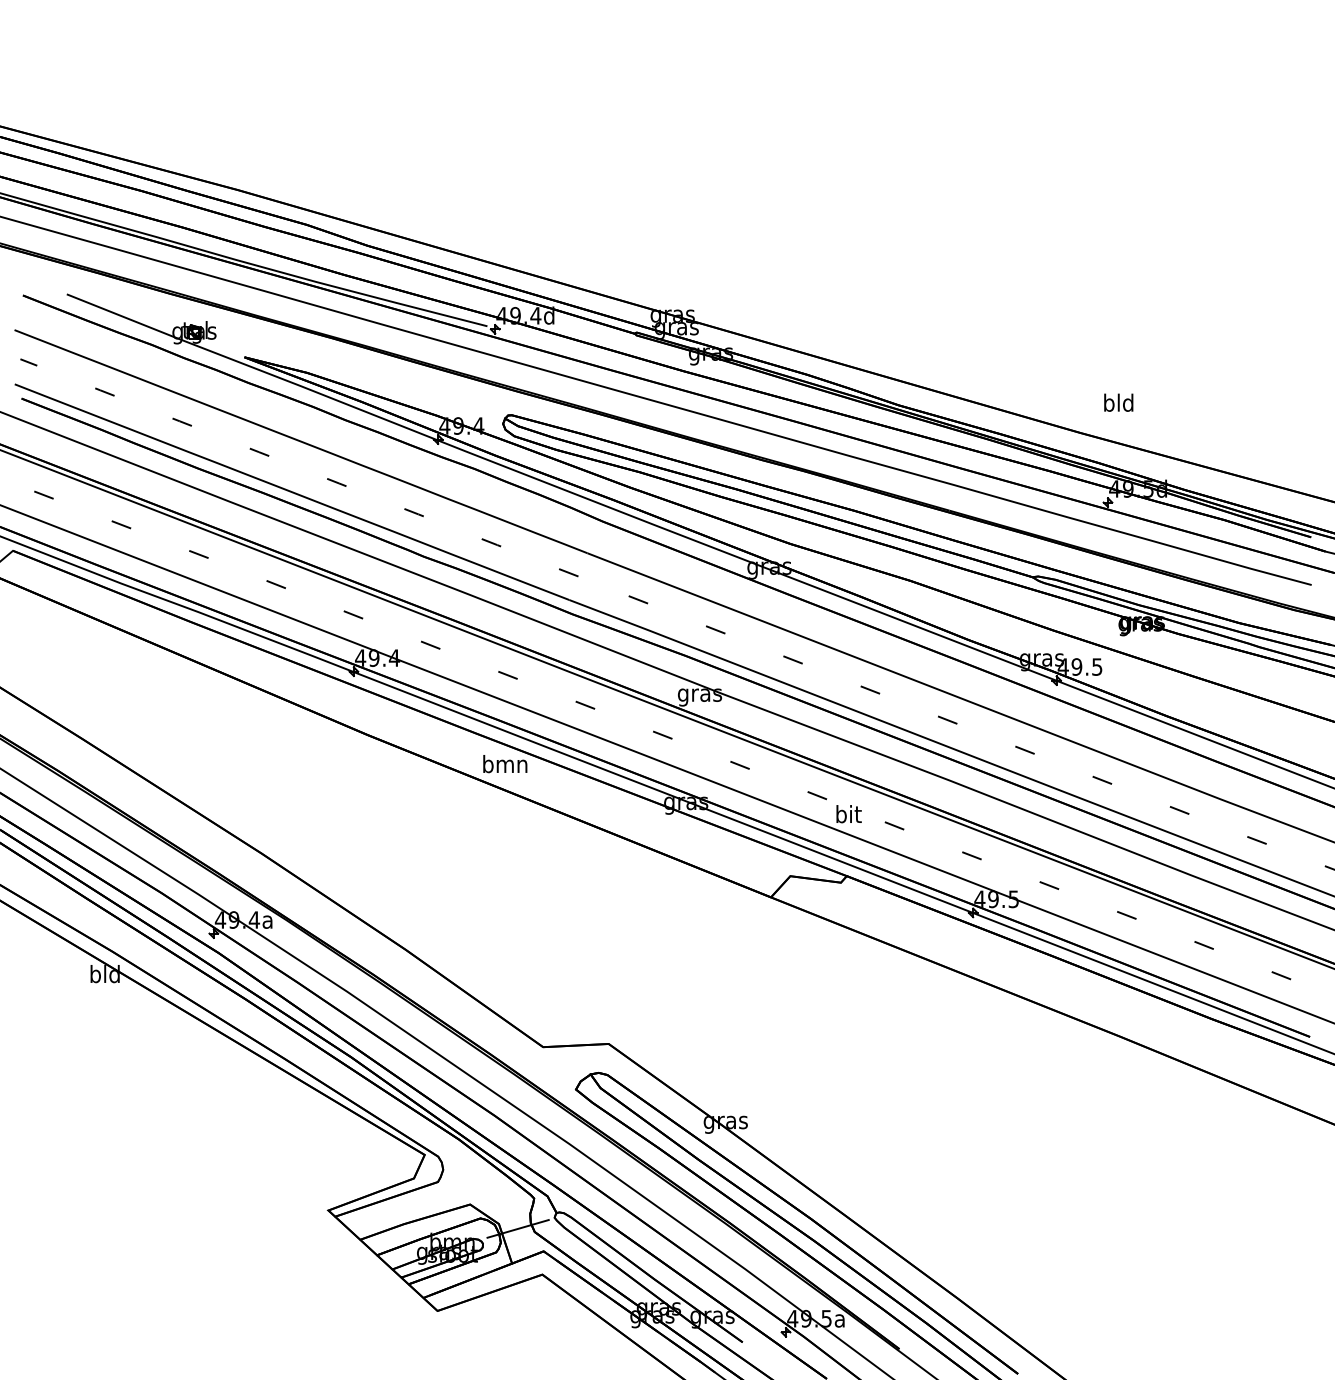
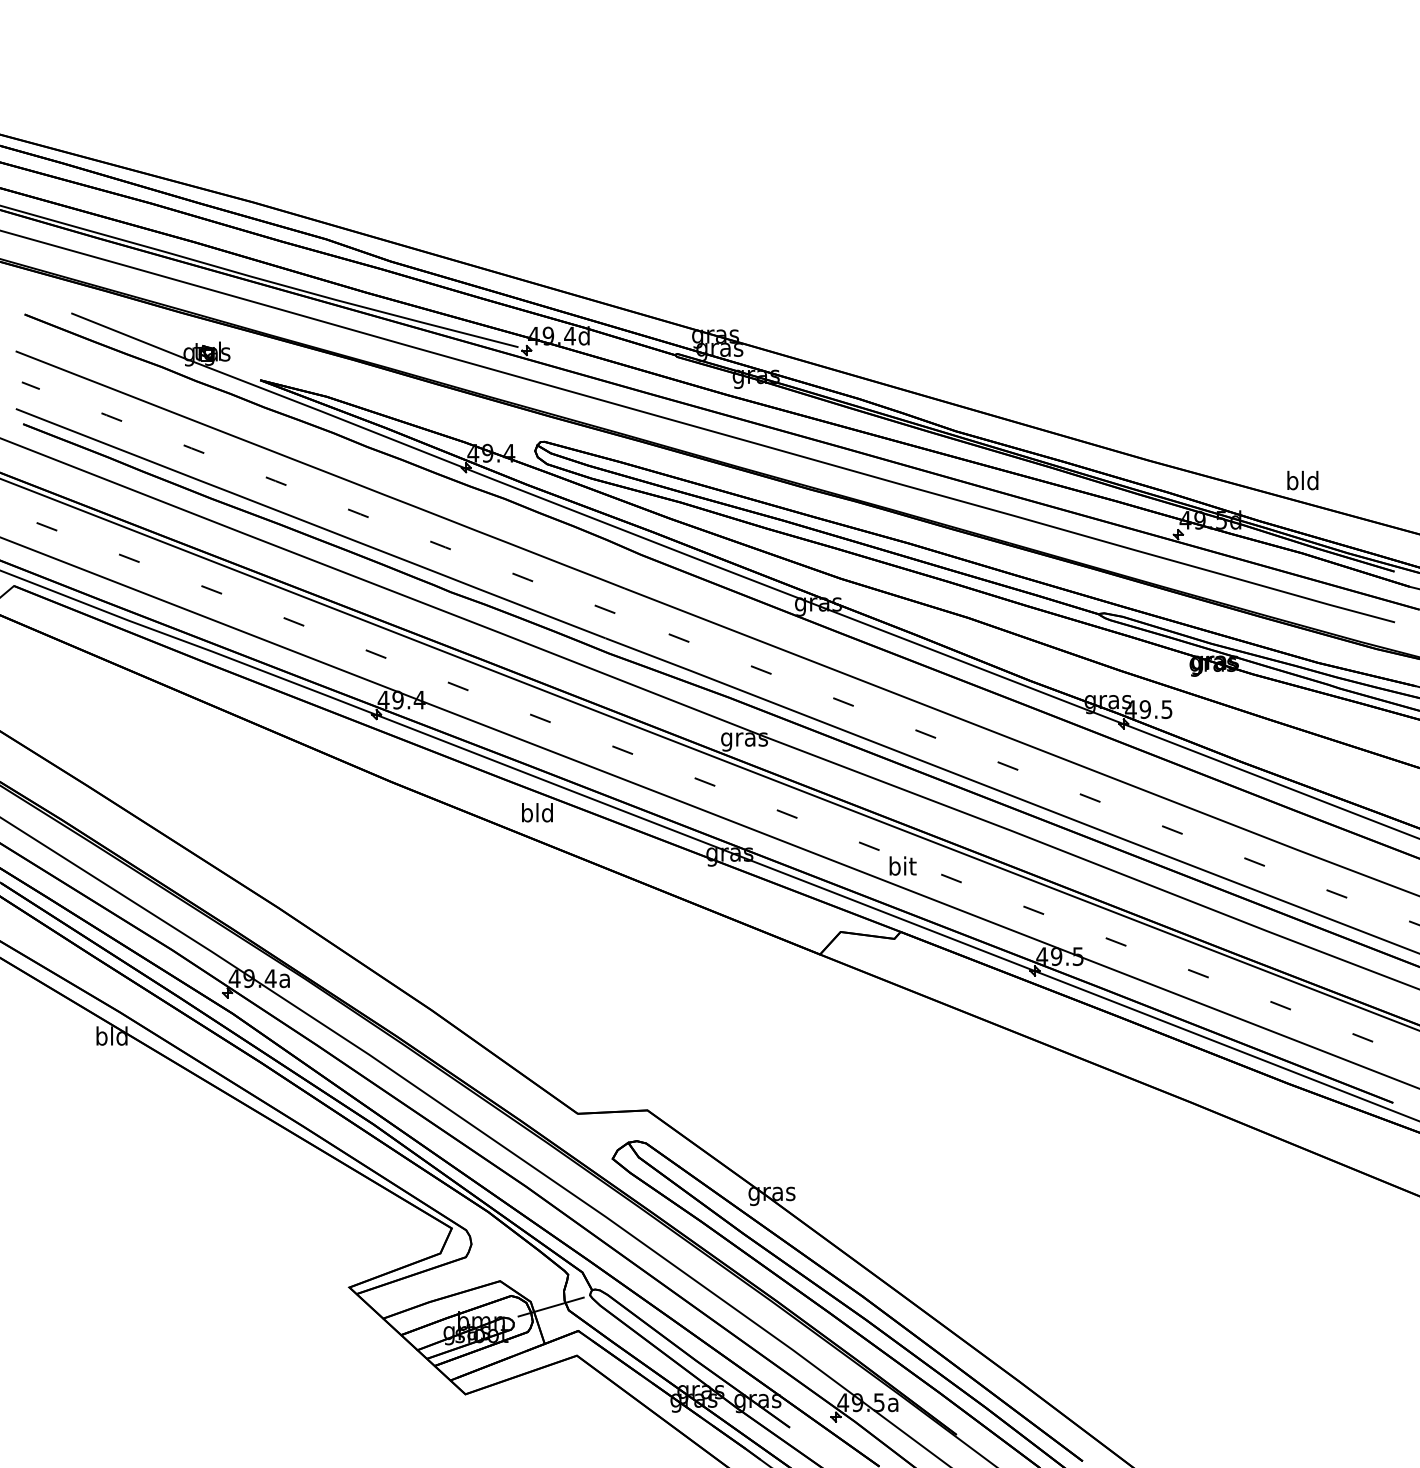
text: (1118, 402) -> (1302, 480), moved
text: (505, 763) -> (537, 812), bmn -> bld

